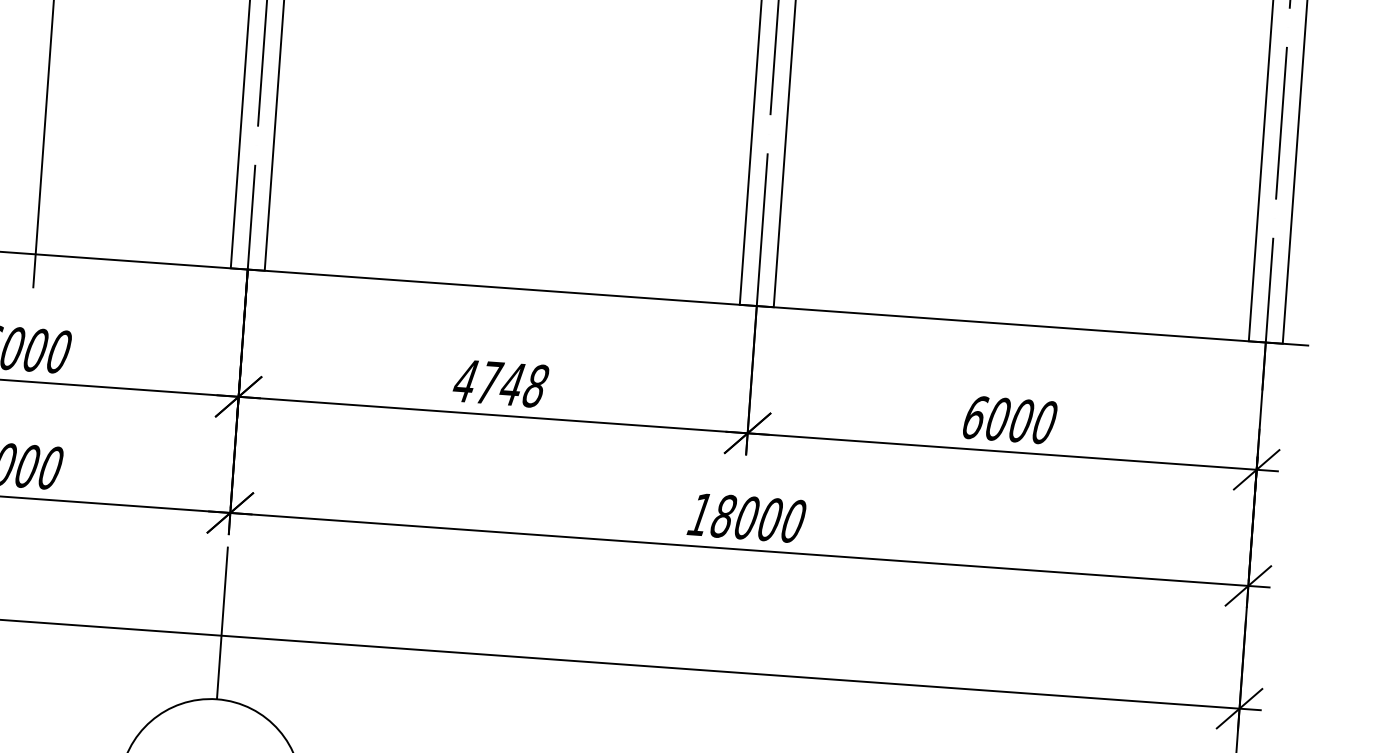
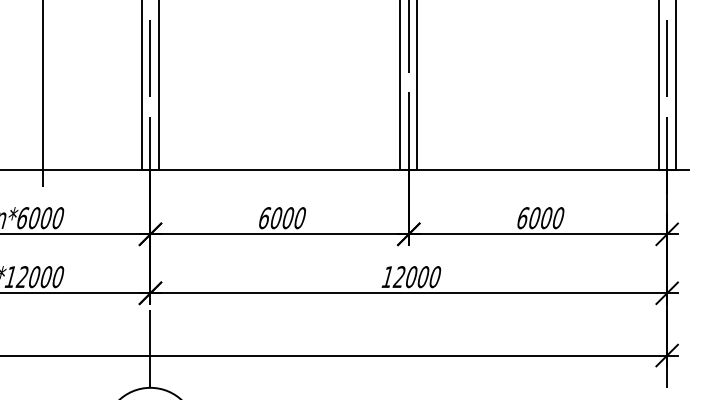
text: (501, 384) -> (282, 218), 4748 -> 6000
text: (721, 516) -> (398, 277), 18000 -> 12000

